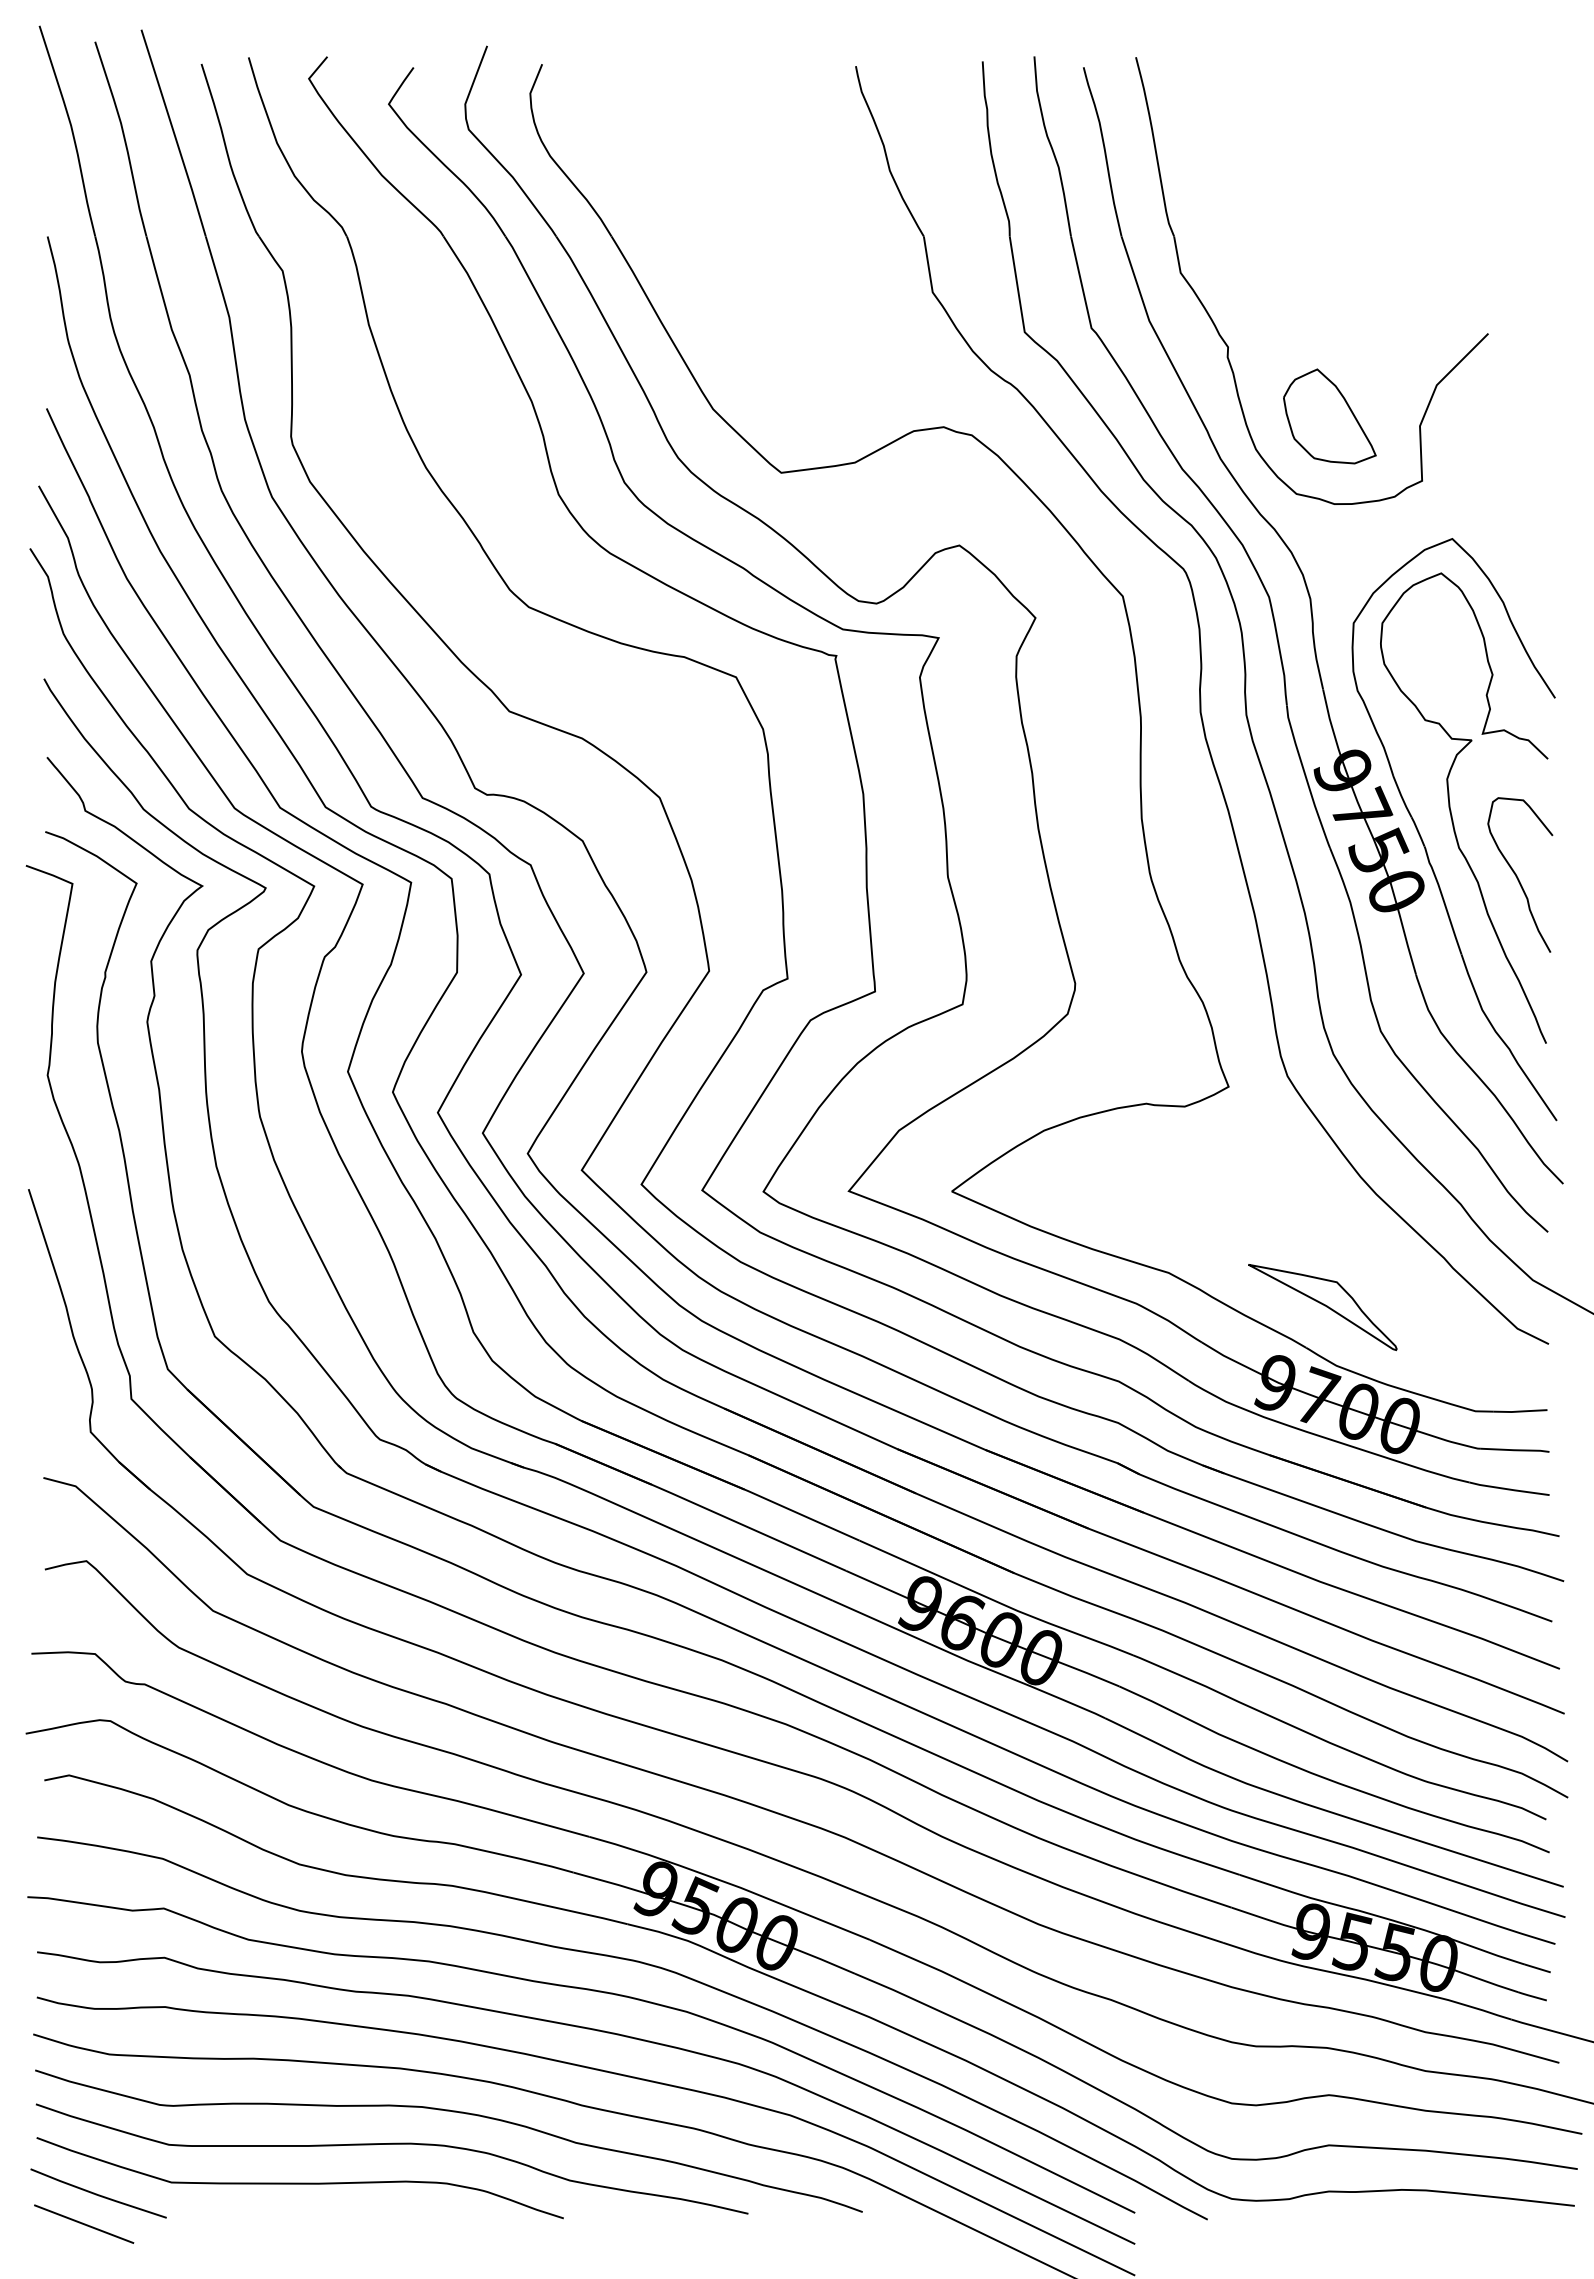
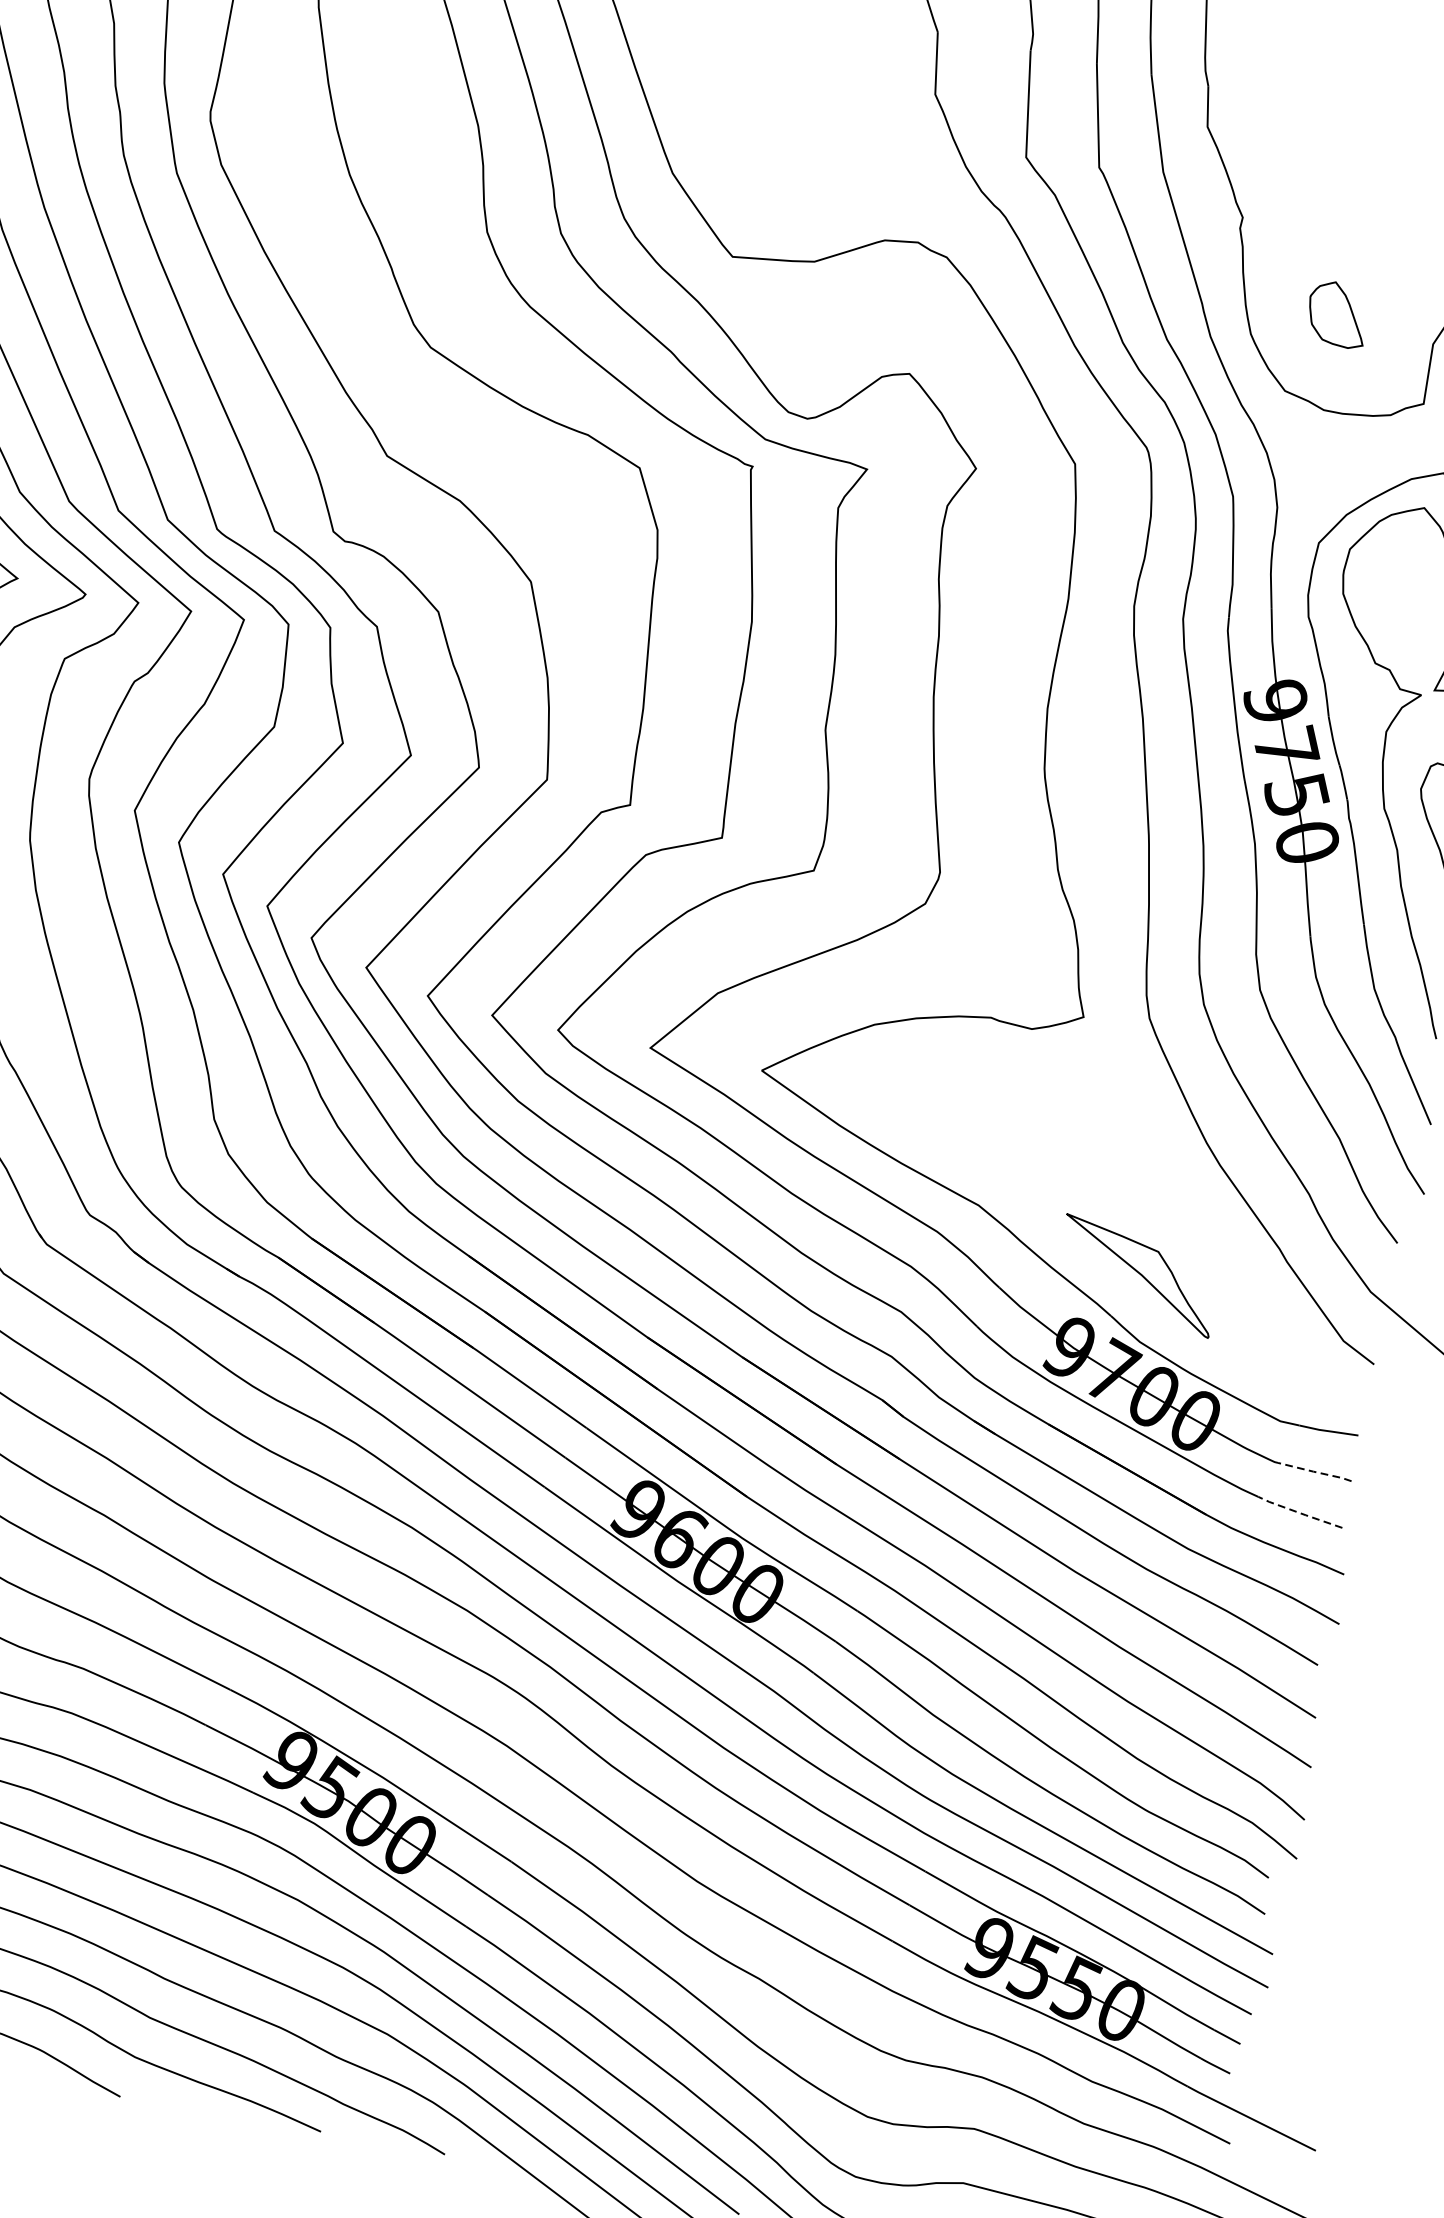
part: (1329, 416) -> (1337, 314), size x0.6
line: (1514, 1450) -> (1314, 1472), solid -> dashed
line: (1509, 1489) -> (1300, 1513), solid -> dashed

